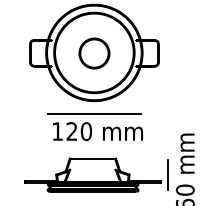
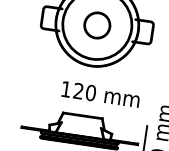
line: (94, 114) -> (89, 77), removed
text: (97, 131) -> (100, 94), moved

